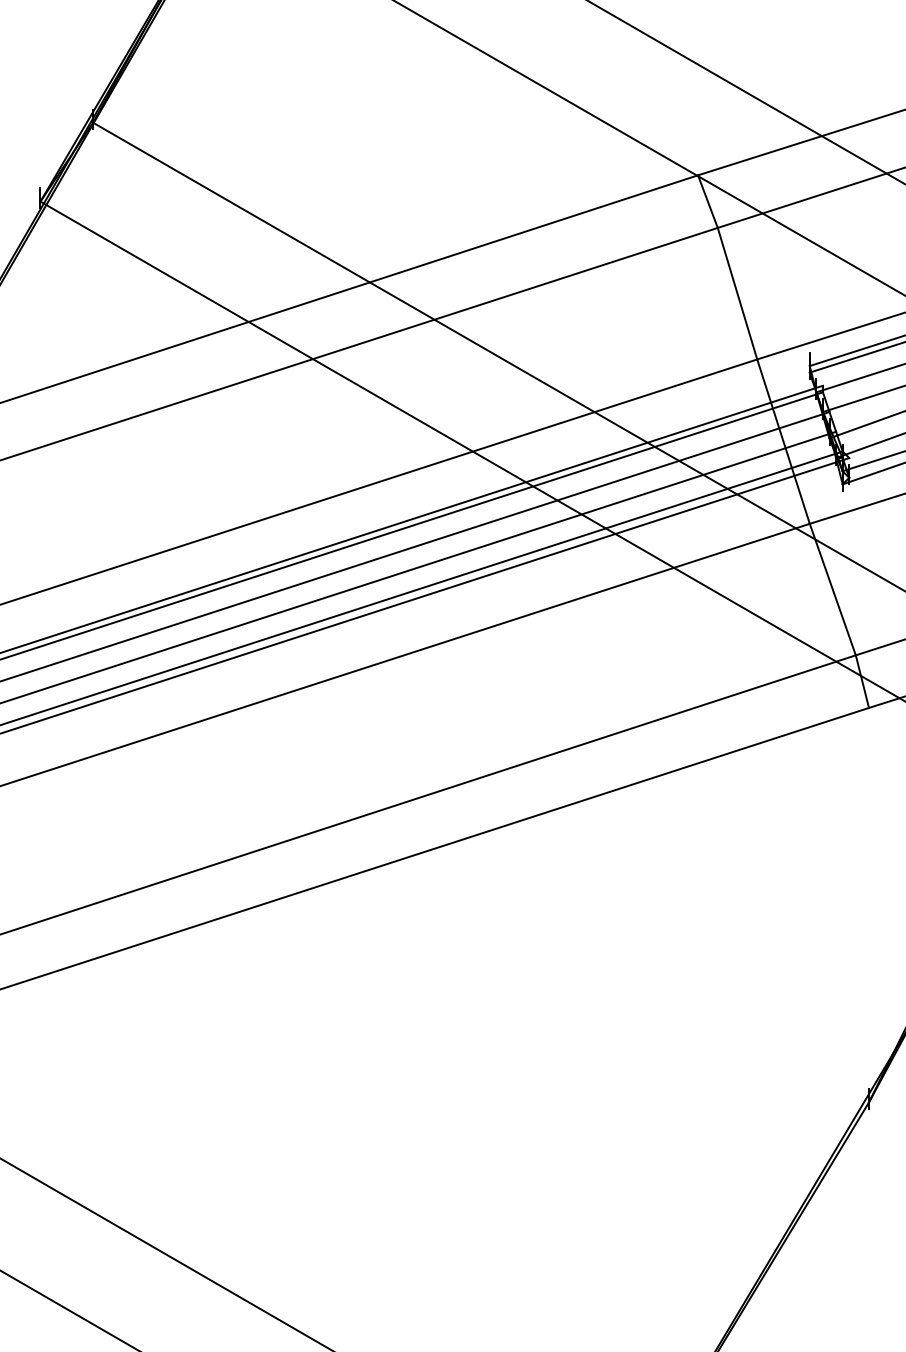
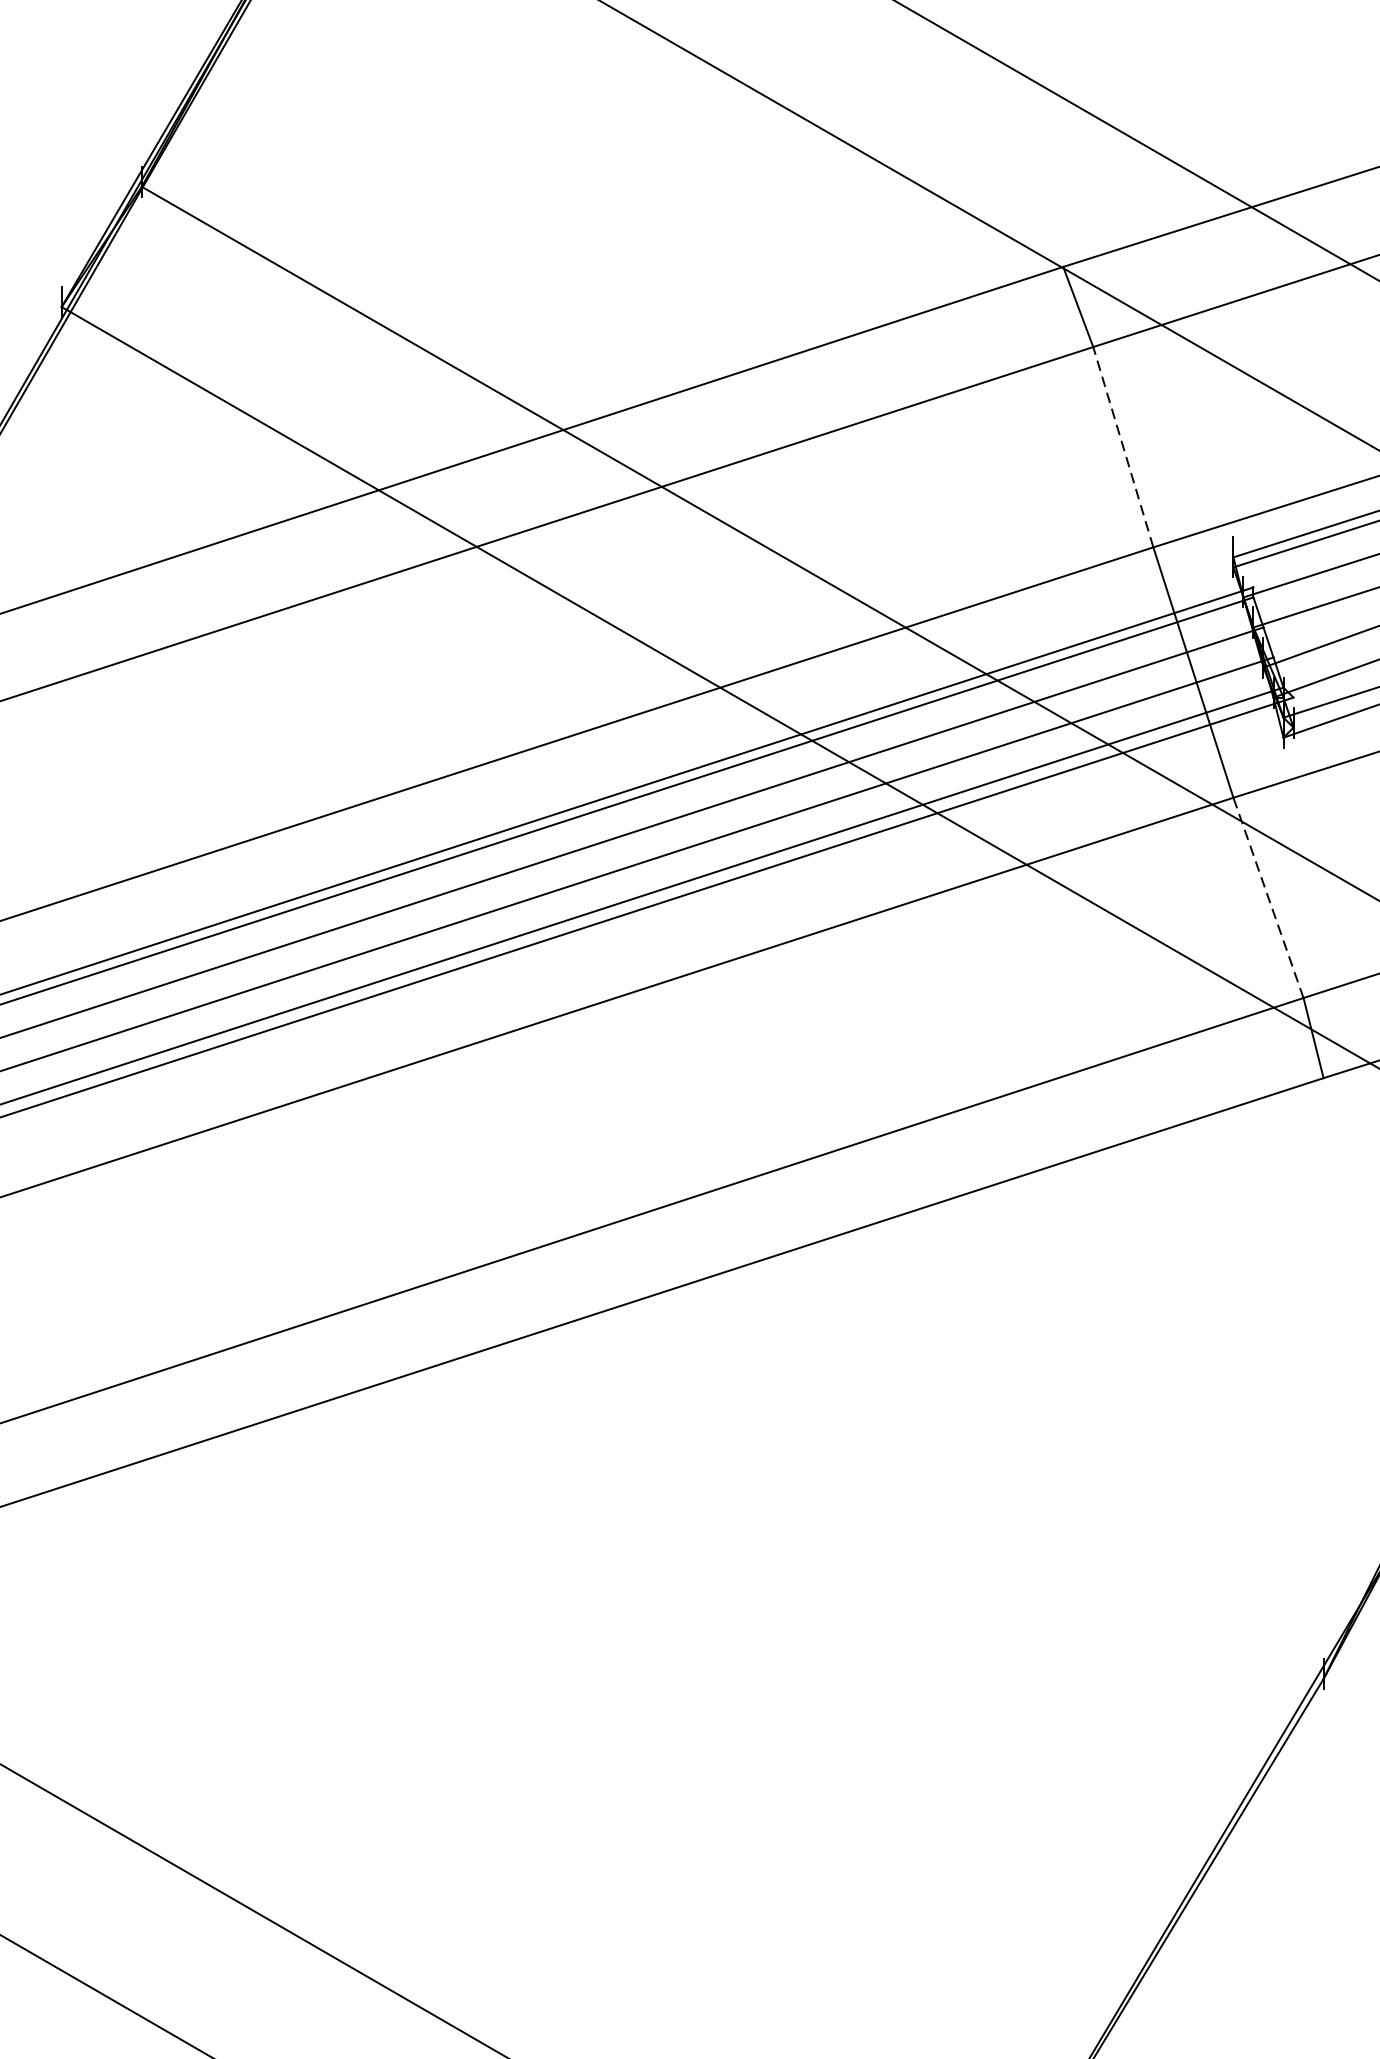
line: (737, 293) -> (1123, 446), solid -> dashed
line: (832, 589) -> (1268, 897), solid -> dashed

